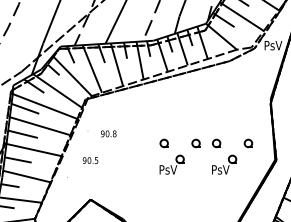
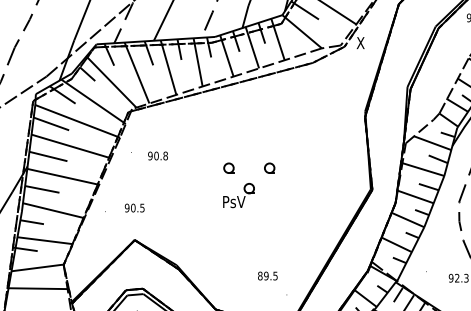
text: (272, 45) -> (367, 43), PsV -> X
part: (232, 156) -> (316, 185), removed
text: (90, 160) -> (134, 207), moved

